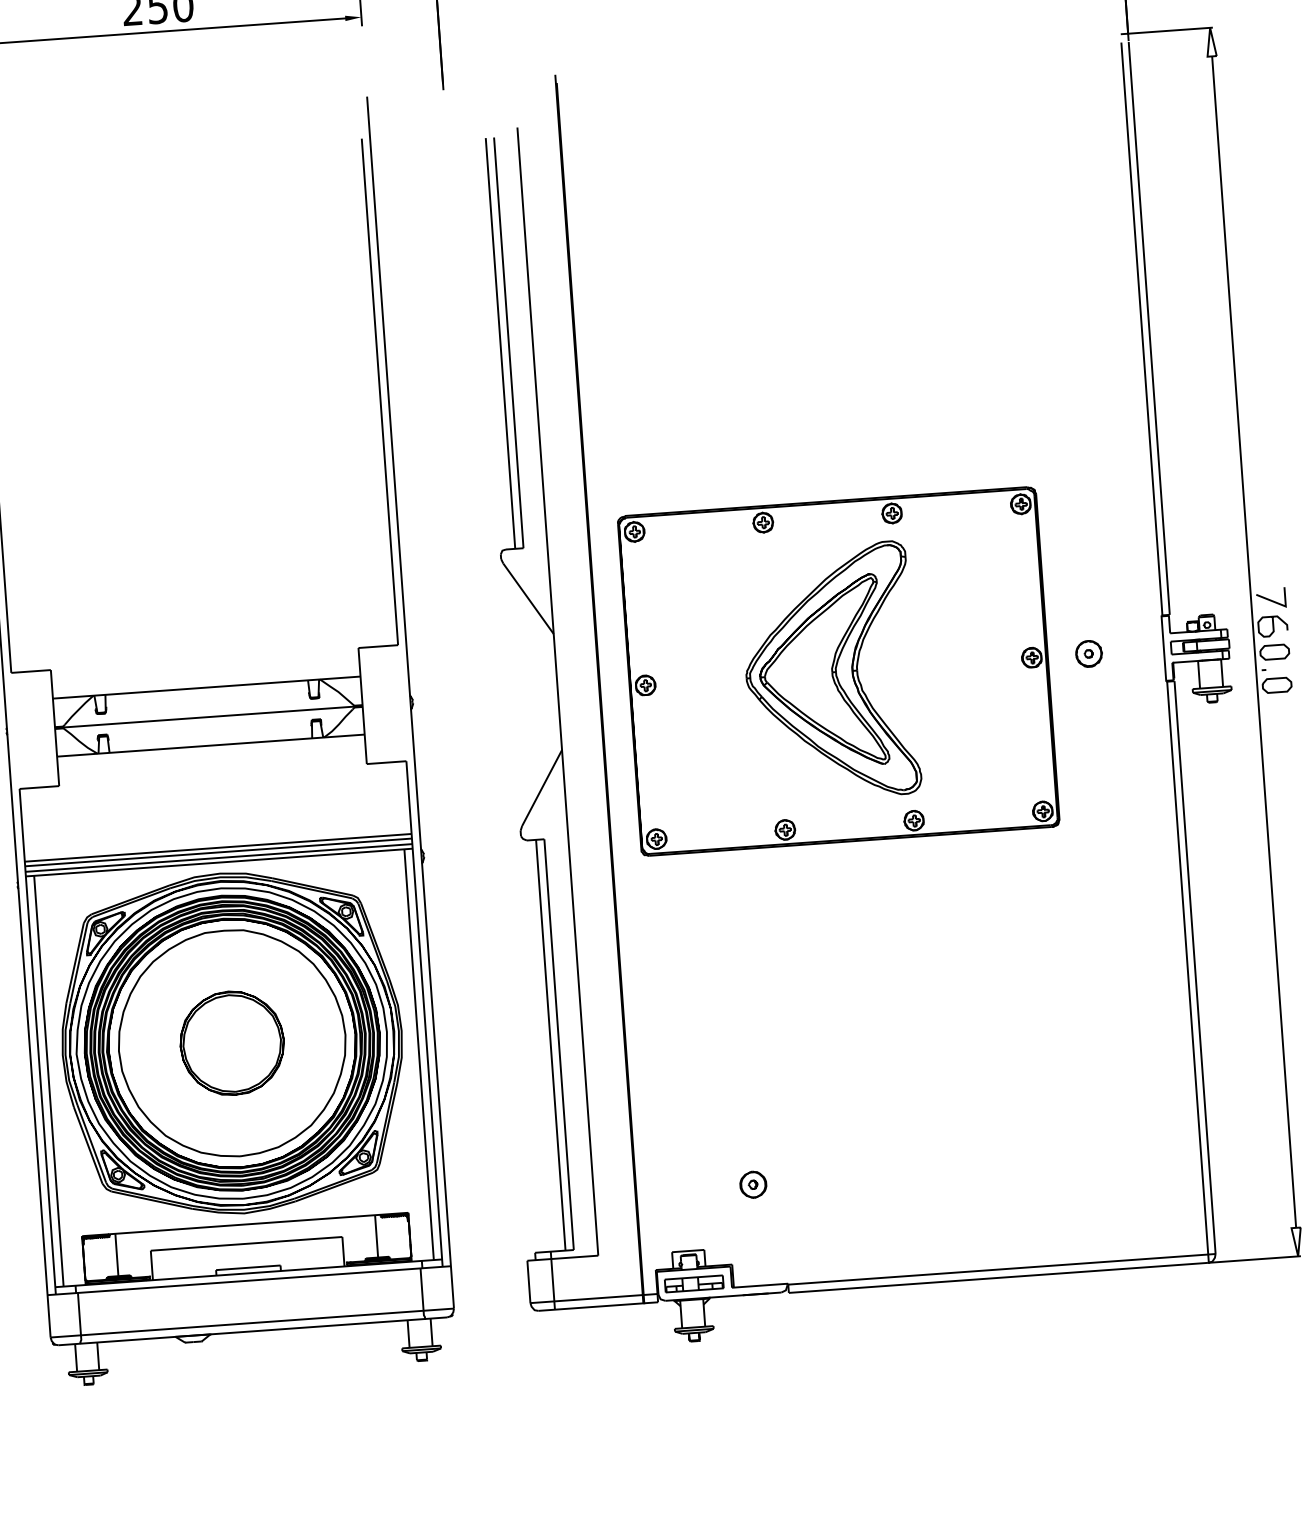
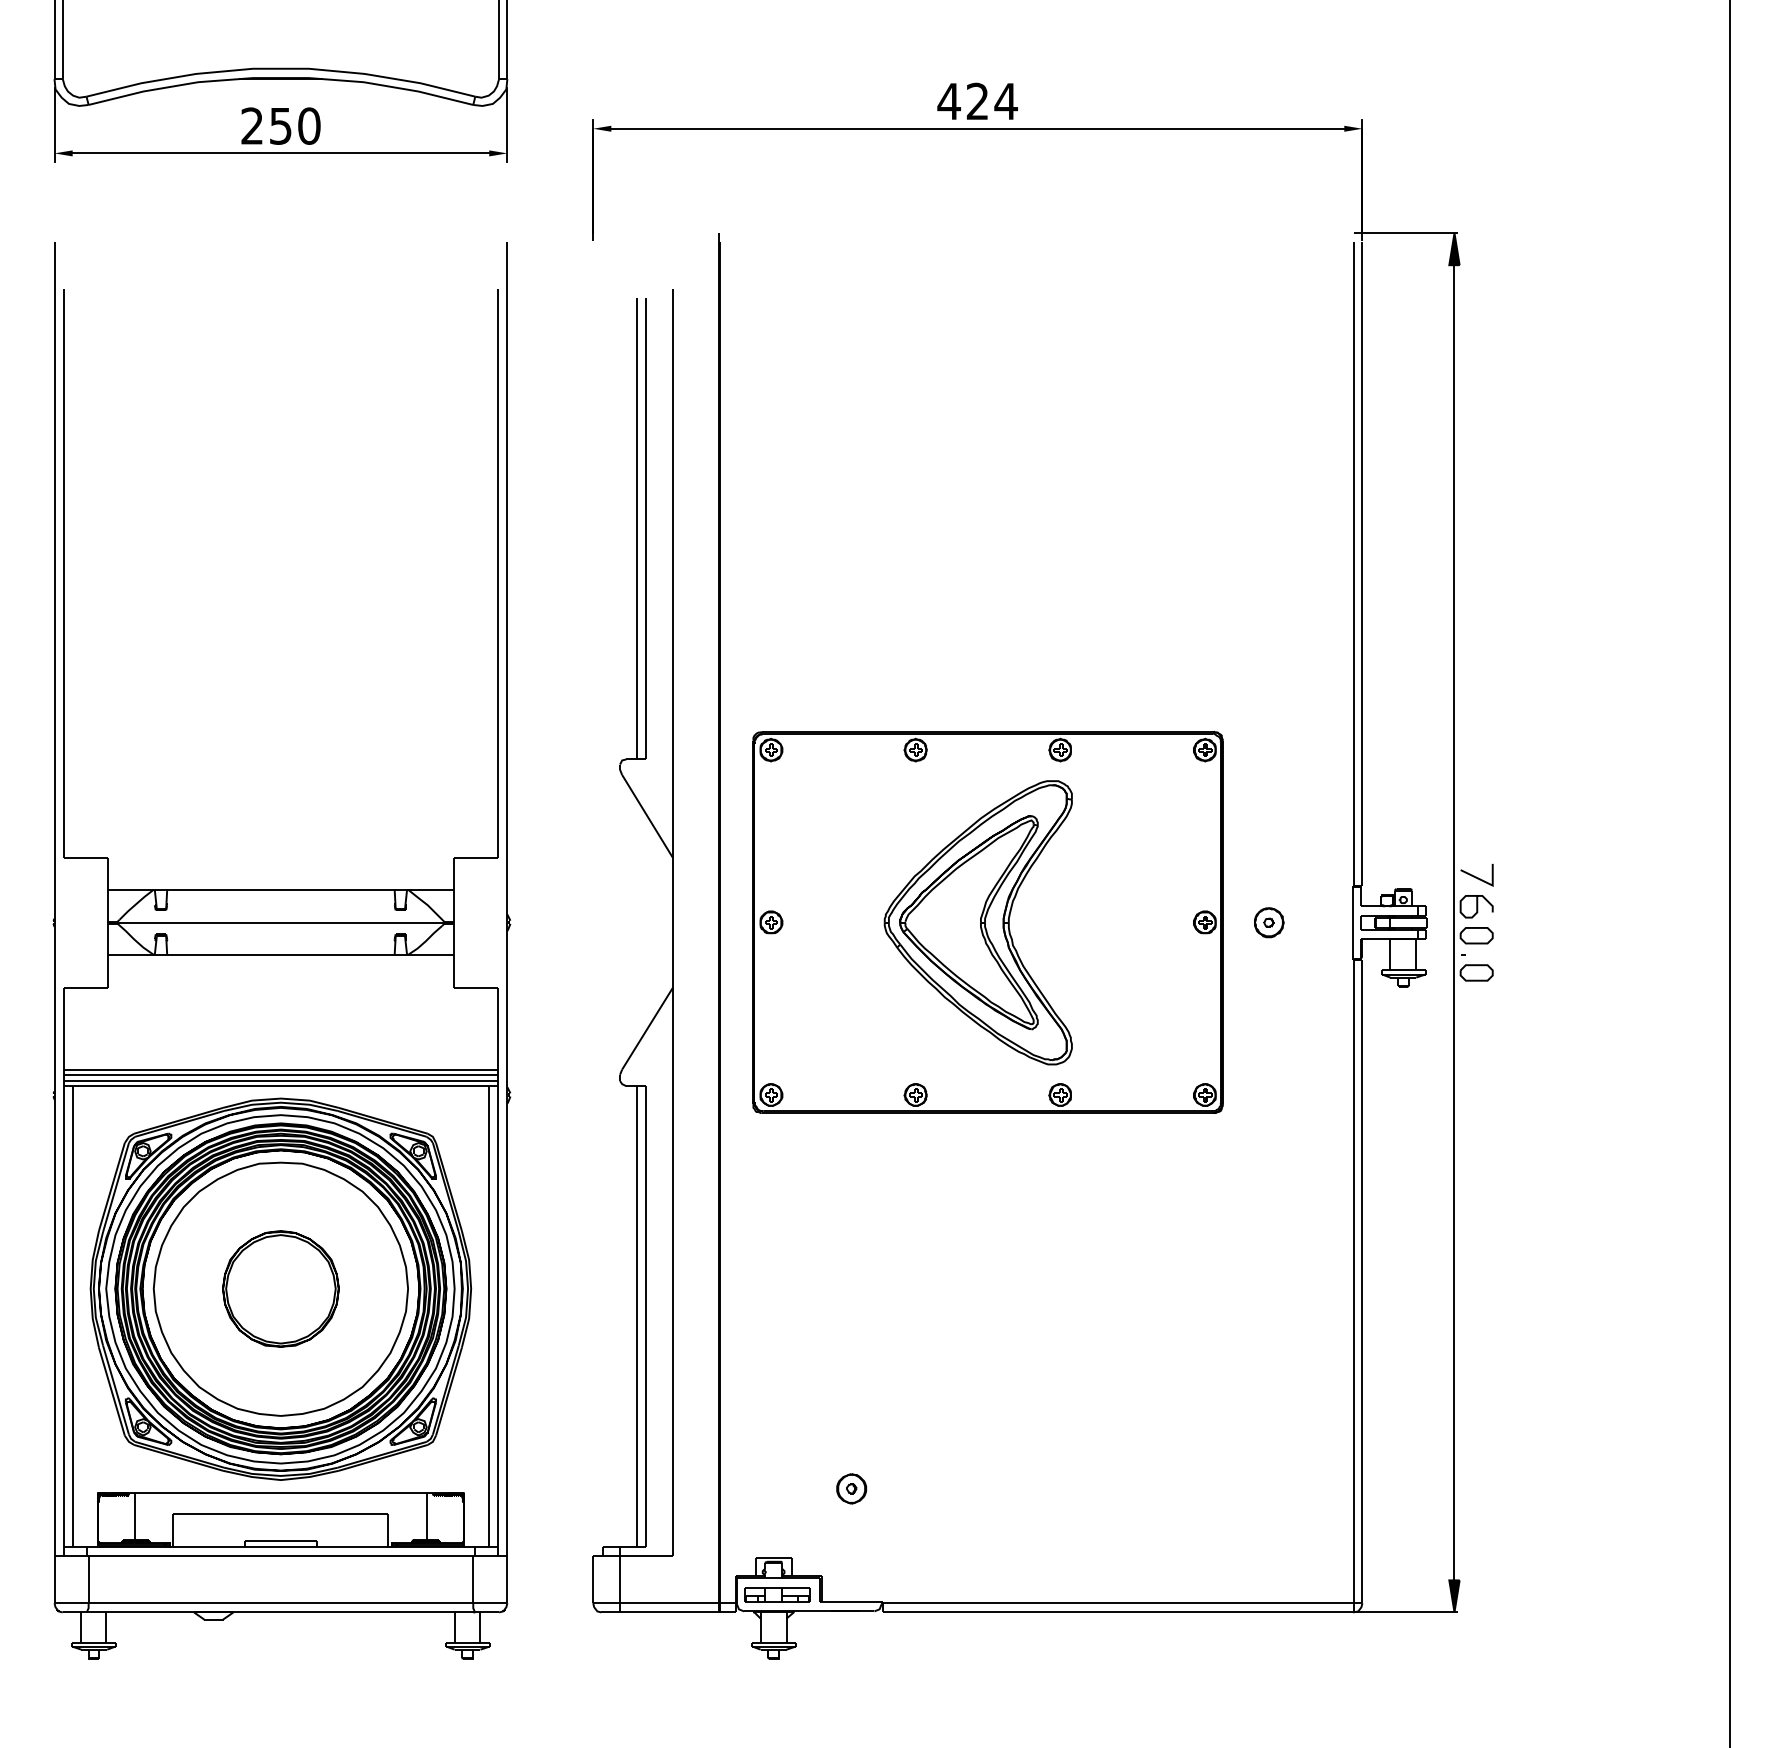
fill: (1211, 42) -> (1454, 249), added
fill: (1297, 1242) -> (1454, 1596), added

